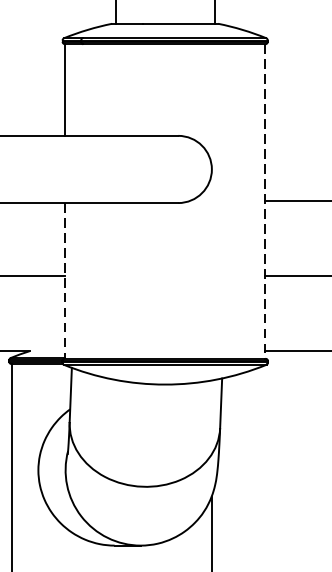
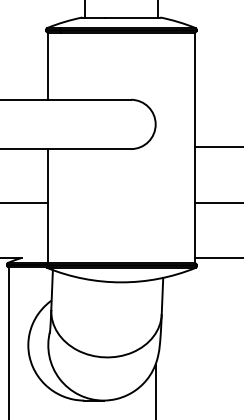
line: (264, 202) -> (194, 148), dashed -> solid
line: (65, 281) -> (48, 206), dashed -> solid

